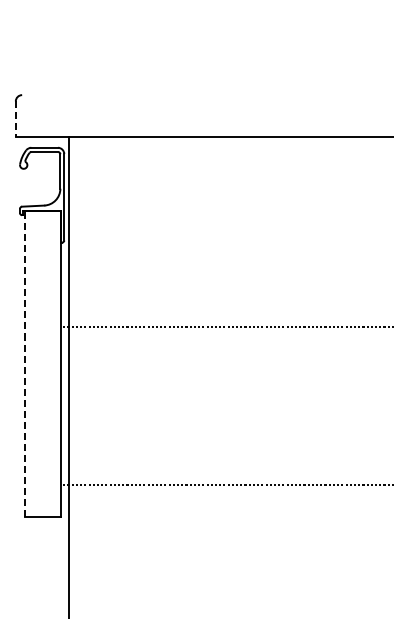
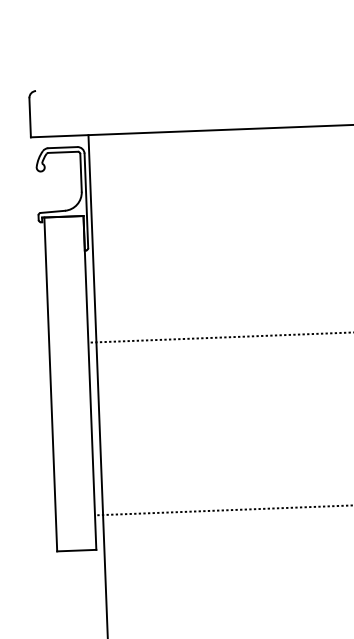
line: (15, 119) -> (29, 117), dashed -> solid
line: (25, 363) -> (50, 384), dashed -> solid

